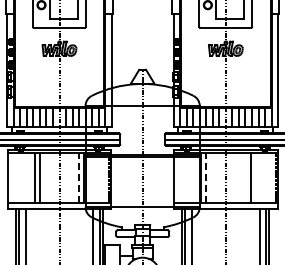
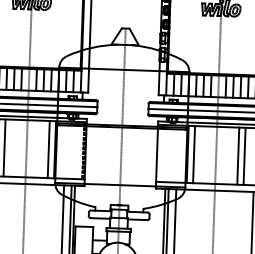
line: (78, 177) -> (48, 148), dashed -> solid
line: (206, 177) -> (194, 153), dashed -> solid
line: (245, 178) -> (238, 156), added

